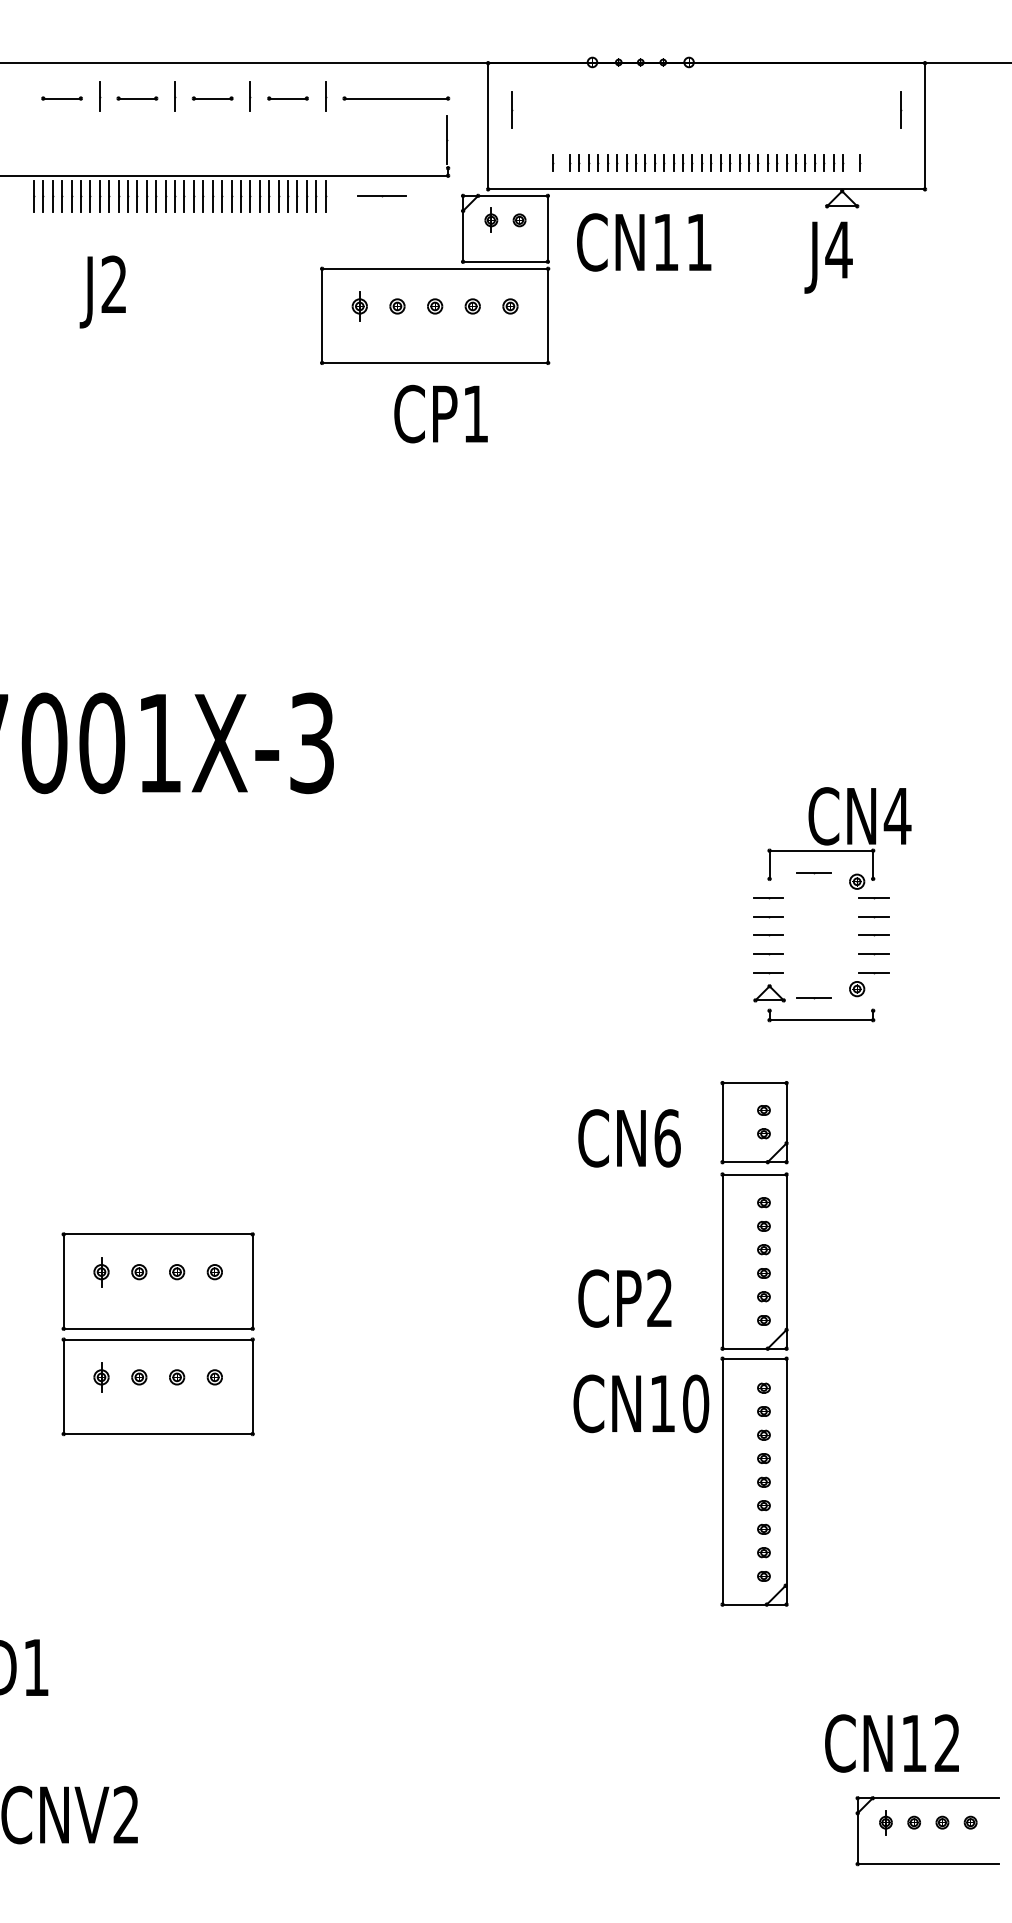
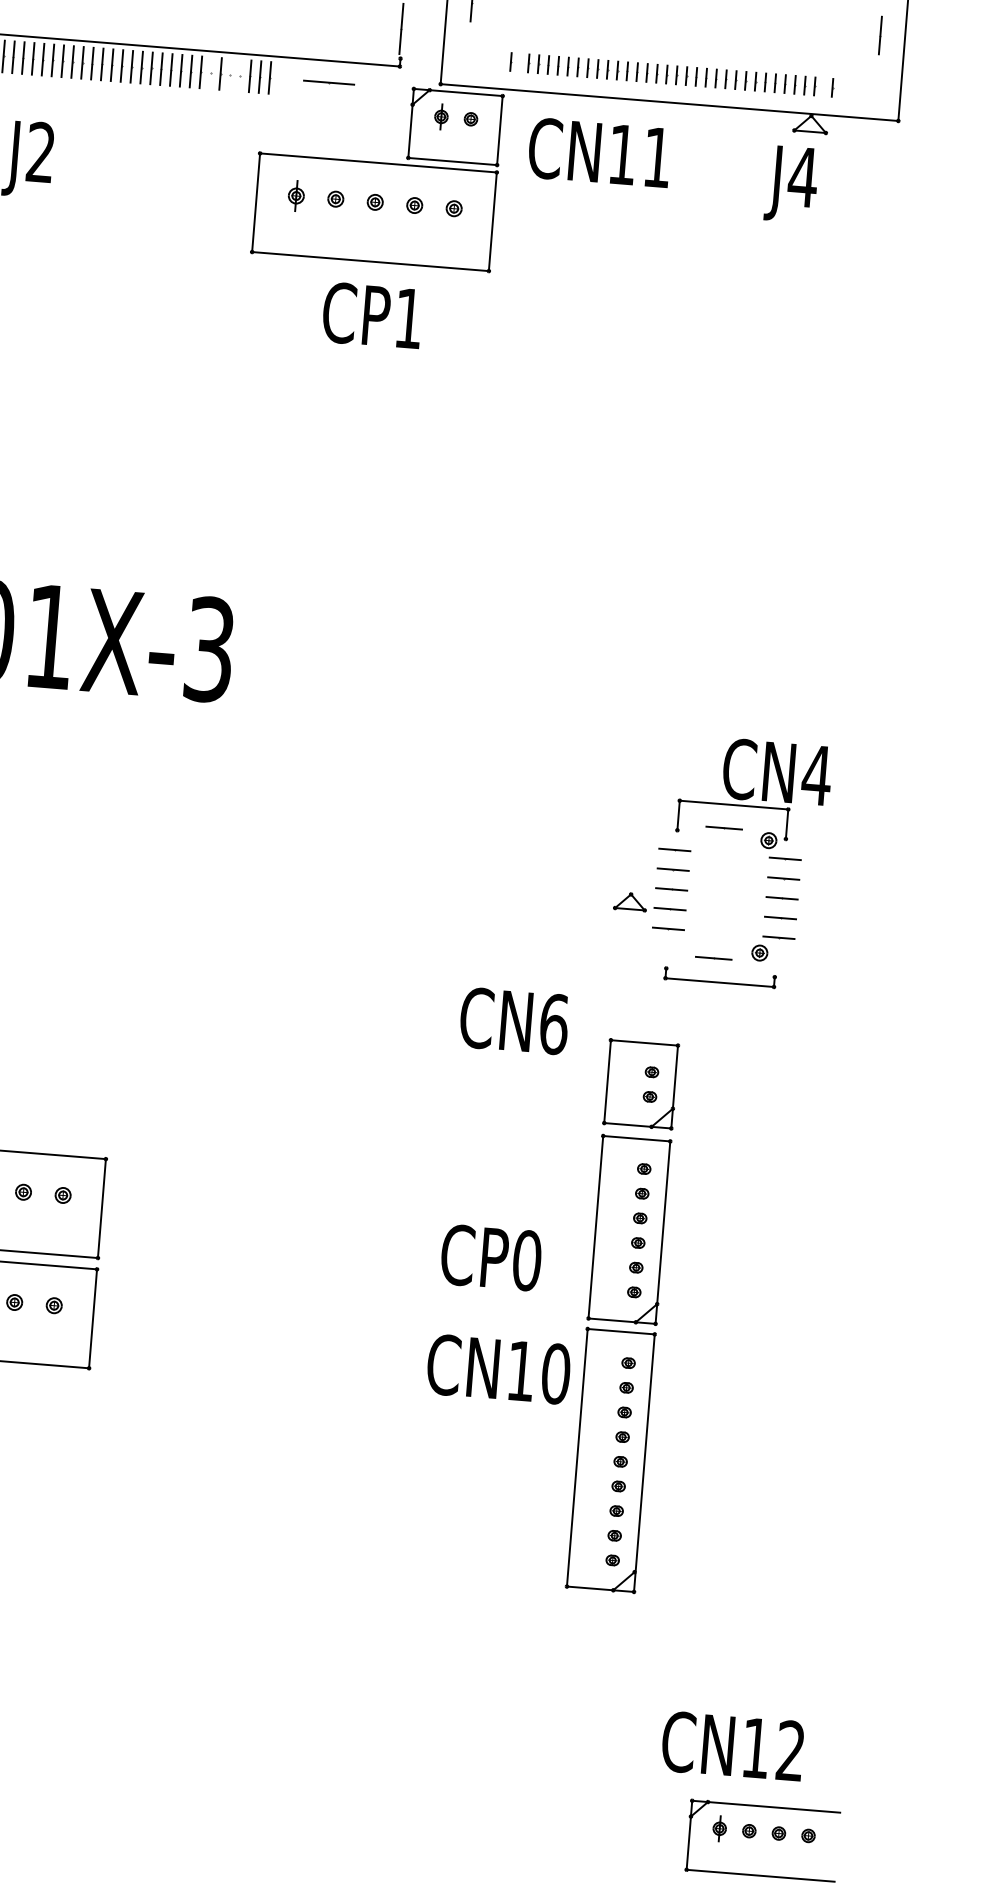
line: (269, 196) -> (211, 73), removed
line: (288, 196) -> (230, 74), removed
line: (297, 196) -> (240, 75), removed
part: (769, 993) -> (630, 901), moved
text: (629, 1138) -> (514, 1021), moved
text: (659, 1298) -> (526, 1260), CP2 -> CP0

